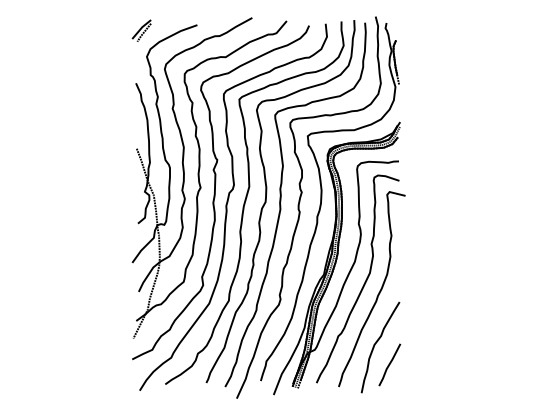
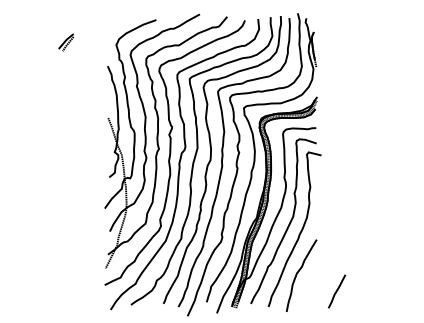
part: (142, 30) -> (66, 42), moved
line: (390, 364) -> (337, 291), moved

